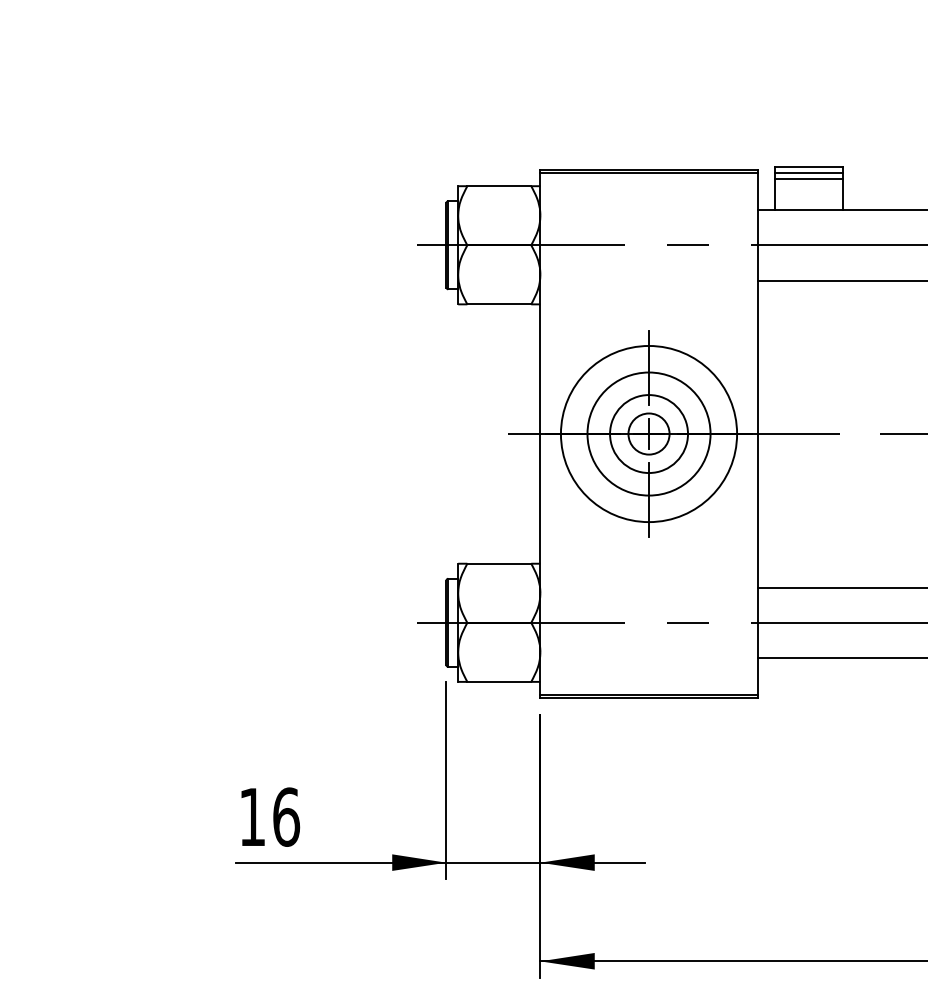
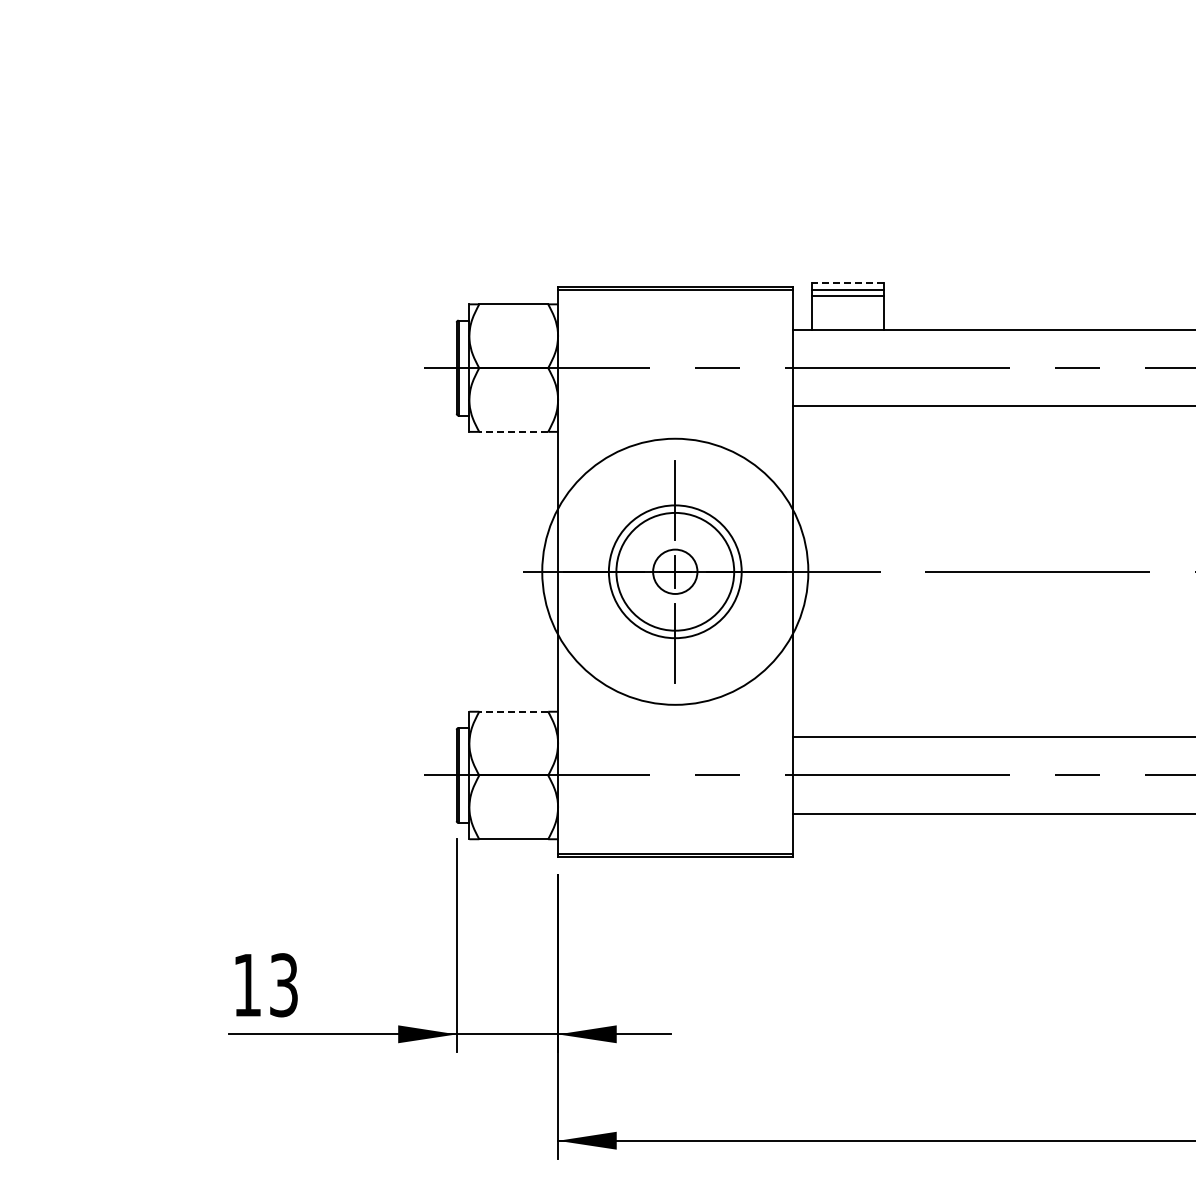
line: (808, 166) -> (847, 283), solid -> dashed
line: (499, 304) -> (513, 431), solid -> dashed
circle: (649, 433) -> (675, 571), size x1.4
circle: (649, 433) -> (675, 571), size x1.4
line: (499, 563) -> (513, 711), solid -> dashed
text: (285, 817) -> (283, 985), 16 -> 13

